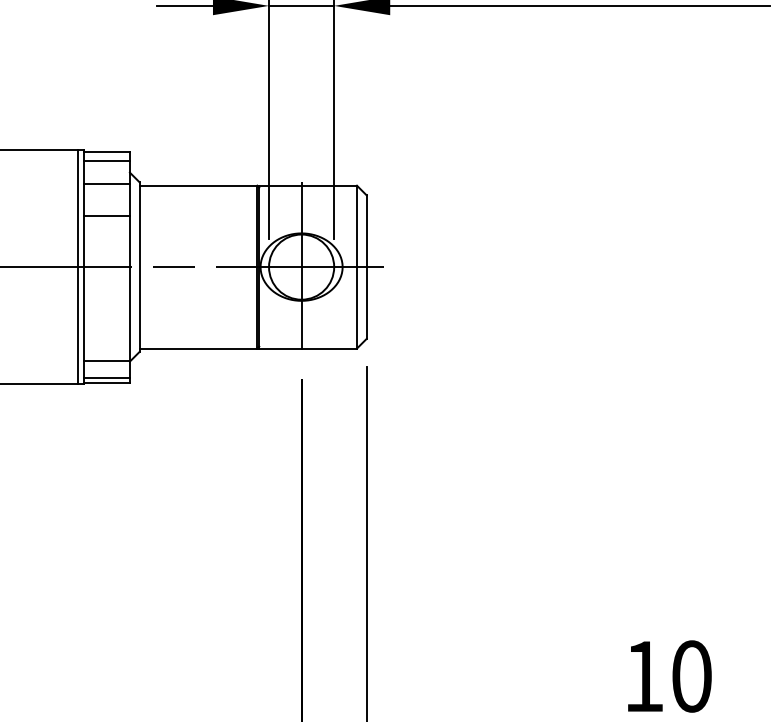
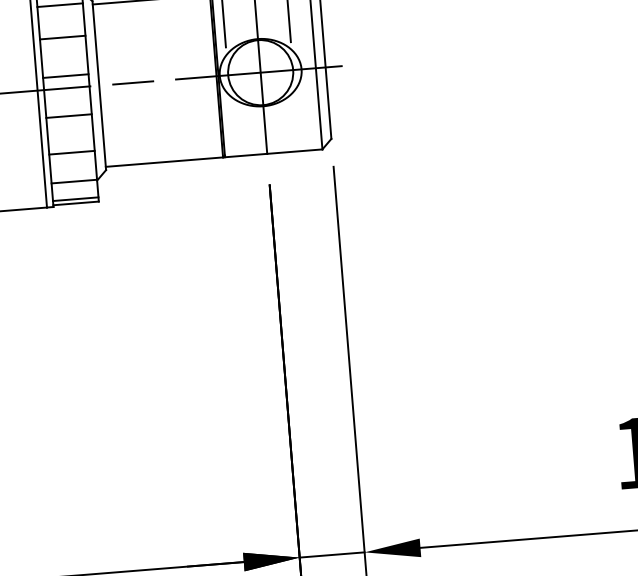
line: (106, 254) -> (65, 75), added
line: (106, 295) -> (68, 116), added
line: (106, 331) -> (71, 152), added

